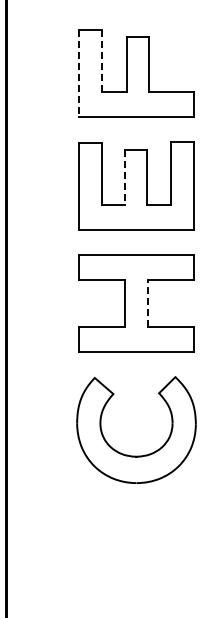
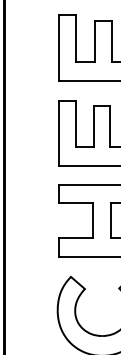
line: (102, 60) -> (76, 38), dashed -> solid
line: (79, 73) -> (59, 48), dashed -> solid
line: (124, 177) -> (93, 126), dashed -> solid
line: (147, 302) -> (110, 220), dashed -> solid

